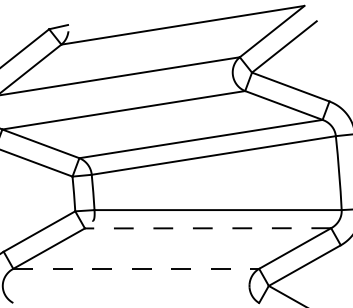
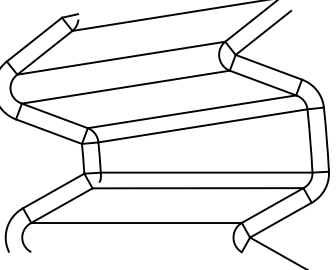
line: (207, 228) -> (197, 188), dashed -> solid
line: (137, 268) -> (137, 222), dashed -> solid

